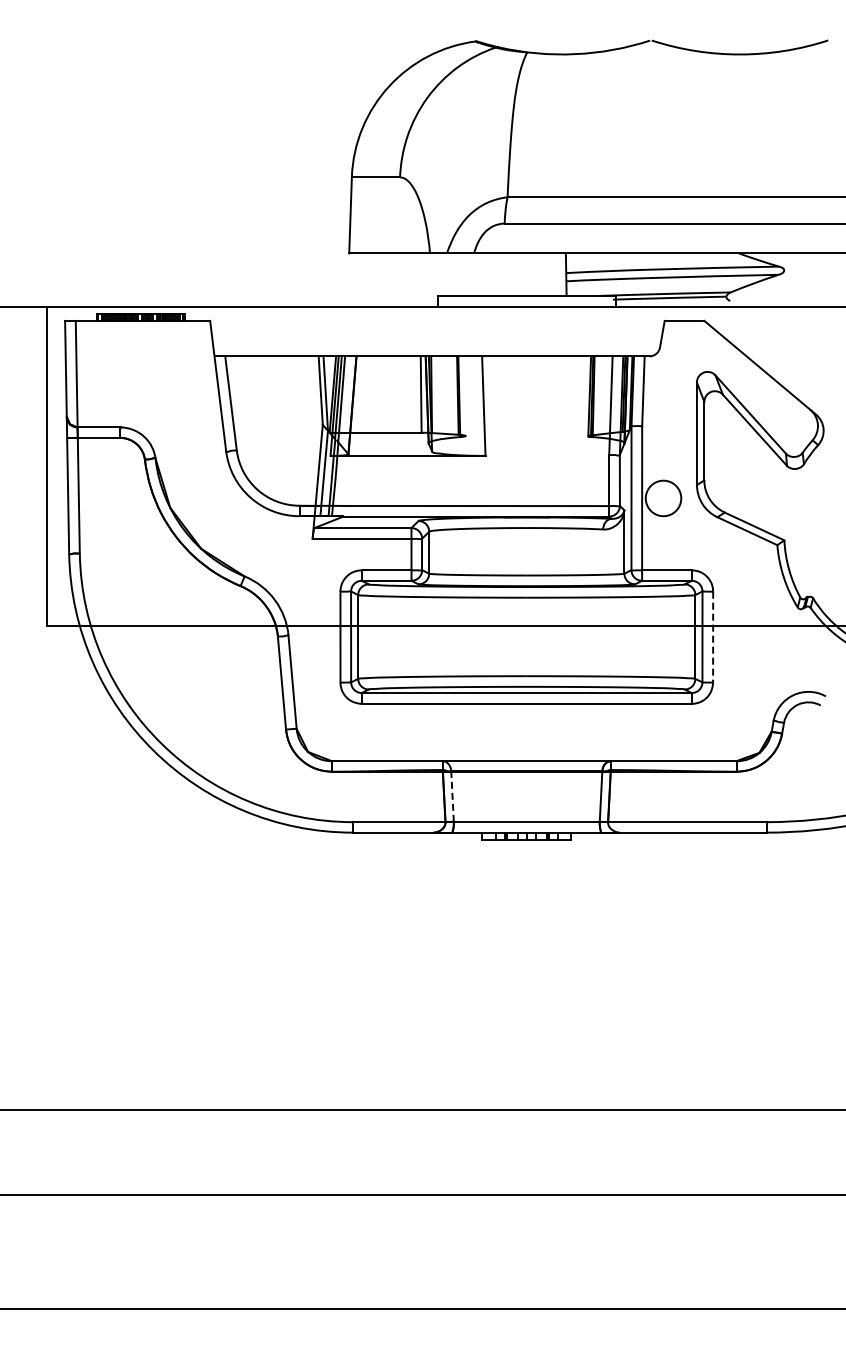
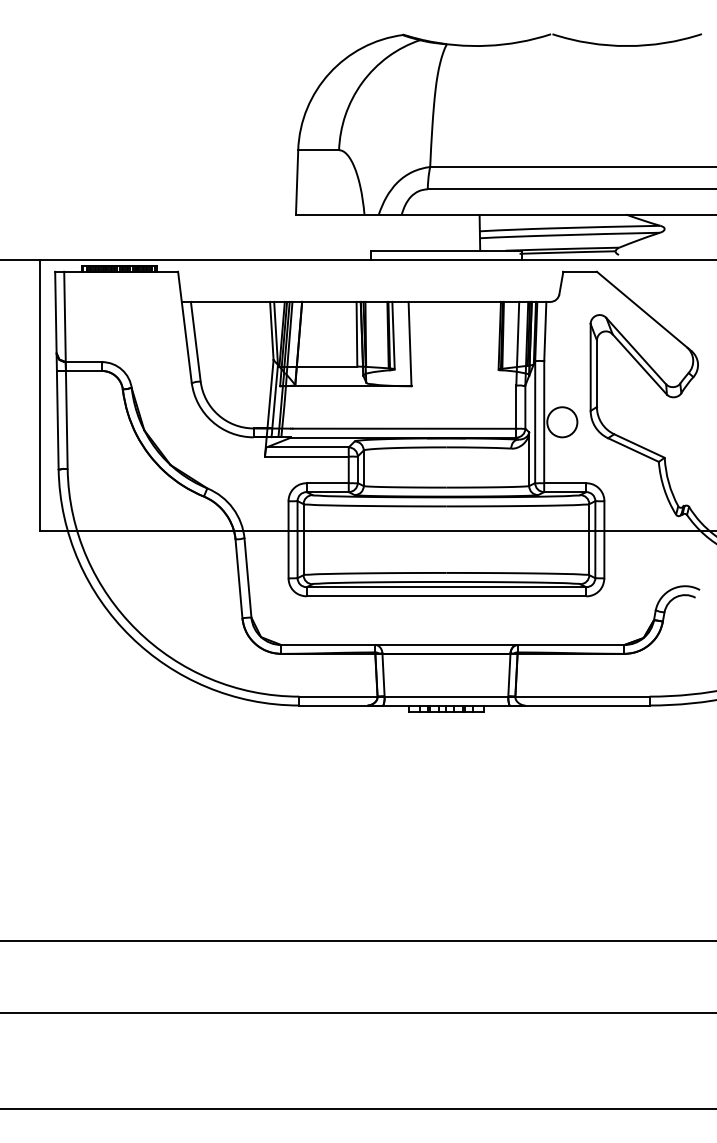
line: (463, 395) -> (392, 335), added
line: (713, 637) -> (604, 540), dashed -> solid
line: (452, 796) -> (383, 674), dashed -> solid

